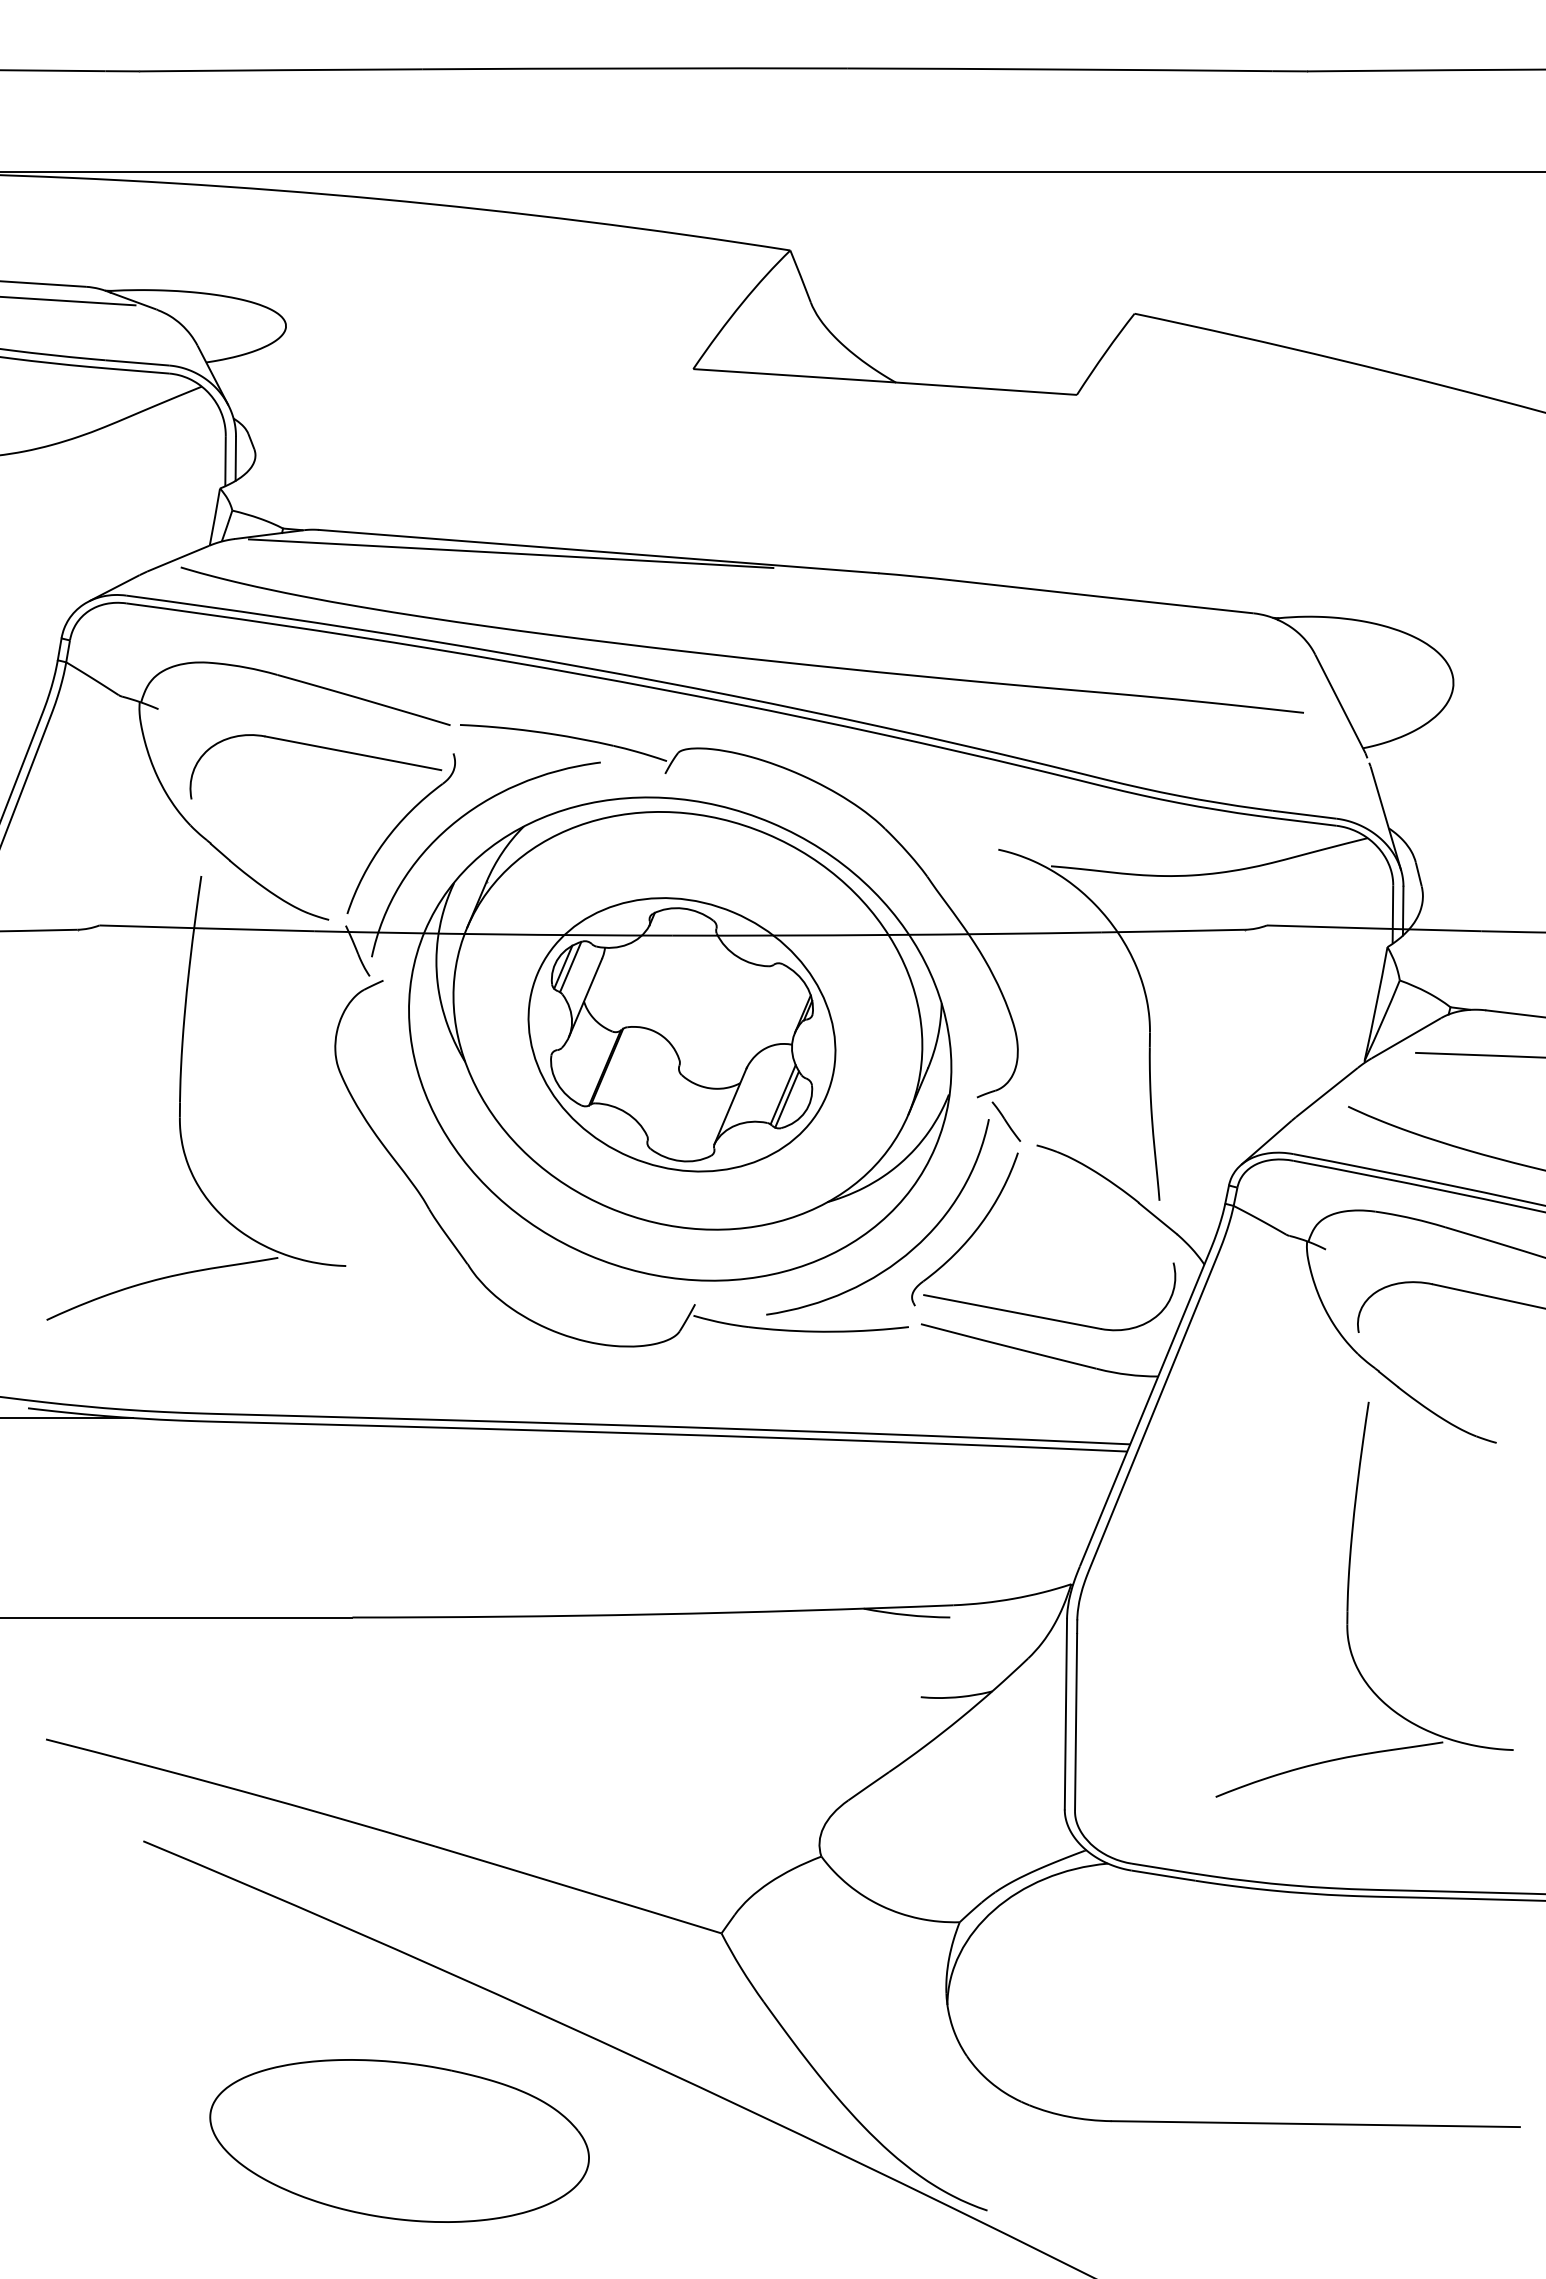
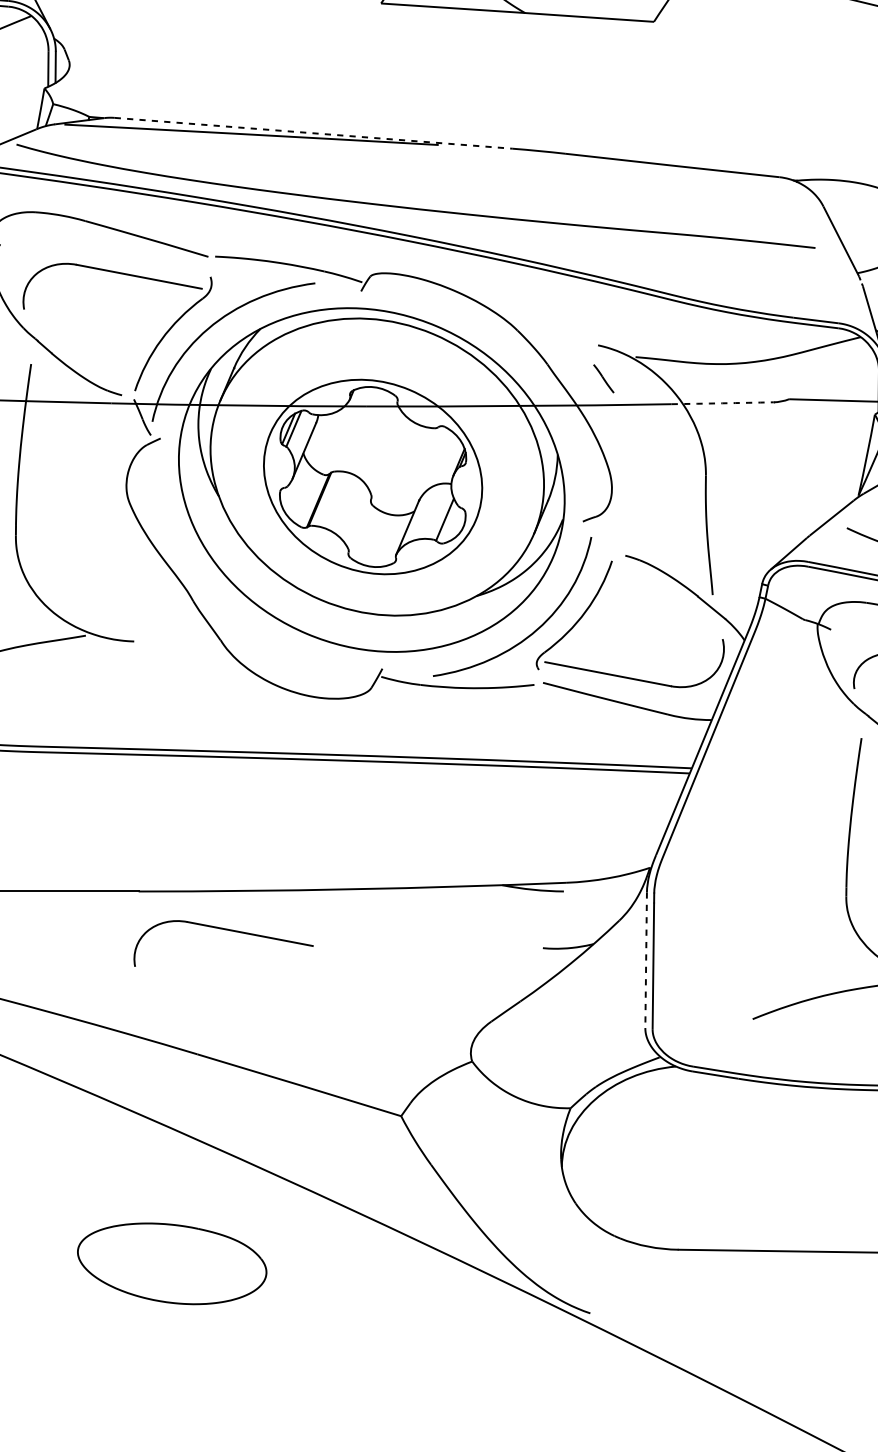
line: (598, 551) -> (313, 133), solid -> dashed
arc: (1173, 931) -> (722, 403), solid -> dashed
line: (787, 1099) -> (448, 523), removed
line: (1006, 1121) -> (603, 378), moved
part: (477, 1672) -> (227, 930), added
line: (1065, 1714) -> (645, 960), solid -> dashed
part: (399, 2140) -> (172, 1263), size x0.7

